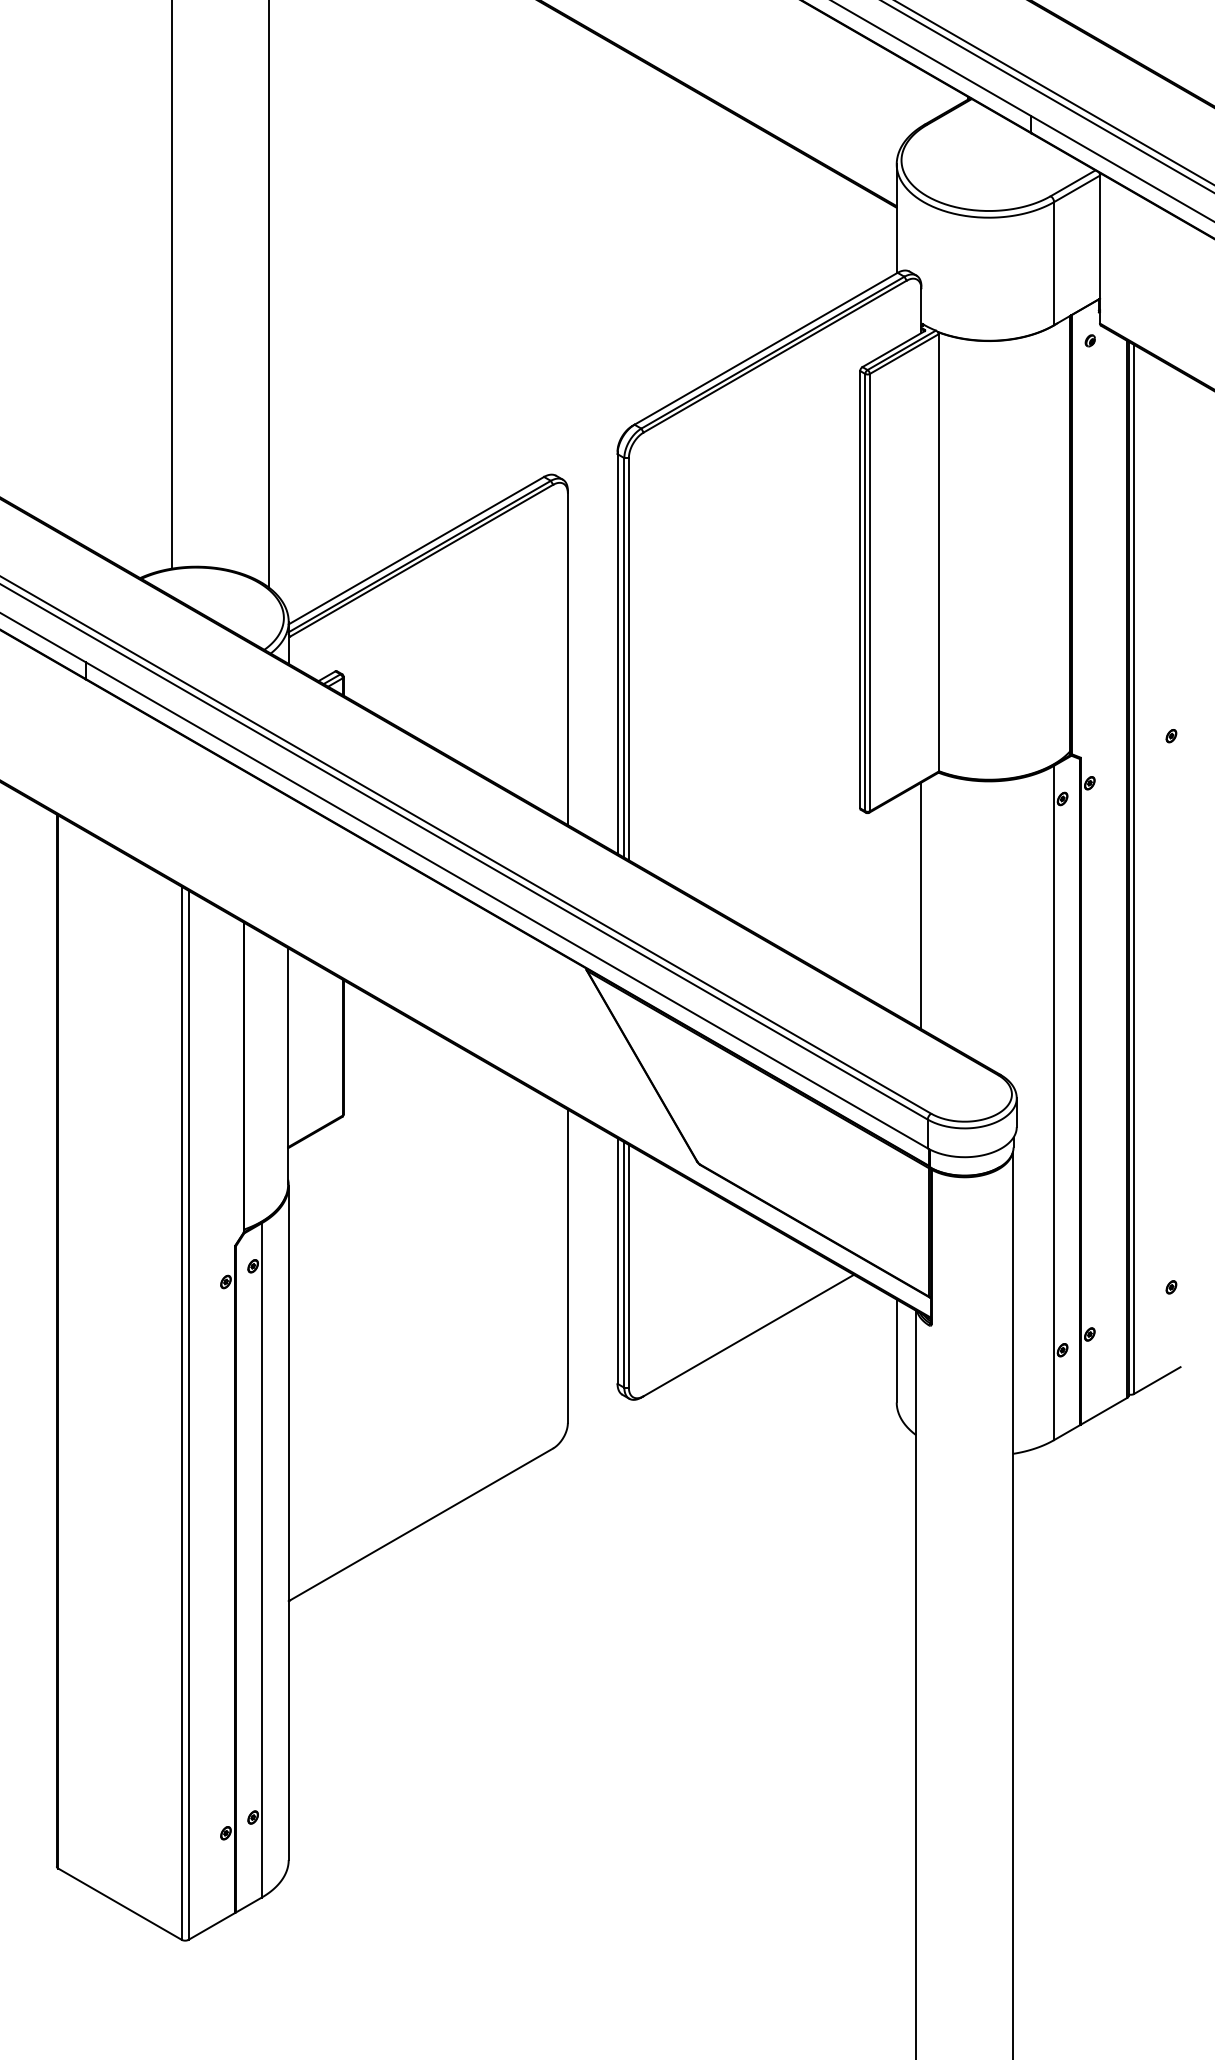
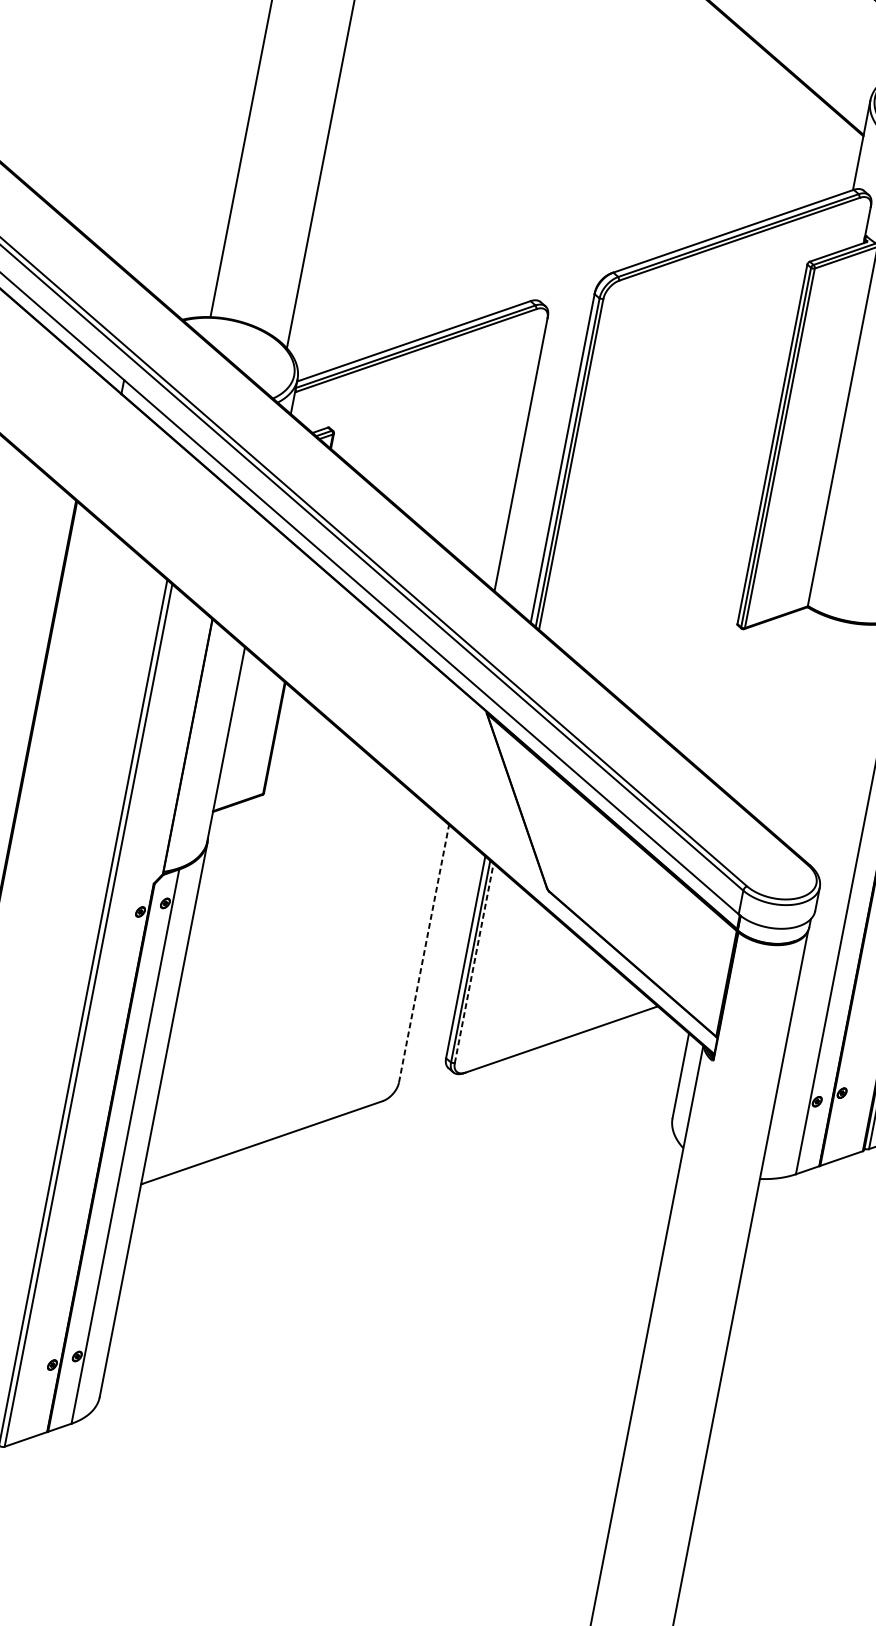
line: (921, 905) -> (772, 713), removed
line: (628, 1265) -> (474, 962), solid -> dashed
line: (567, 1266) -> (423, 953), solid -> dashed

